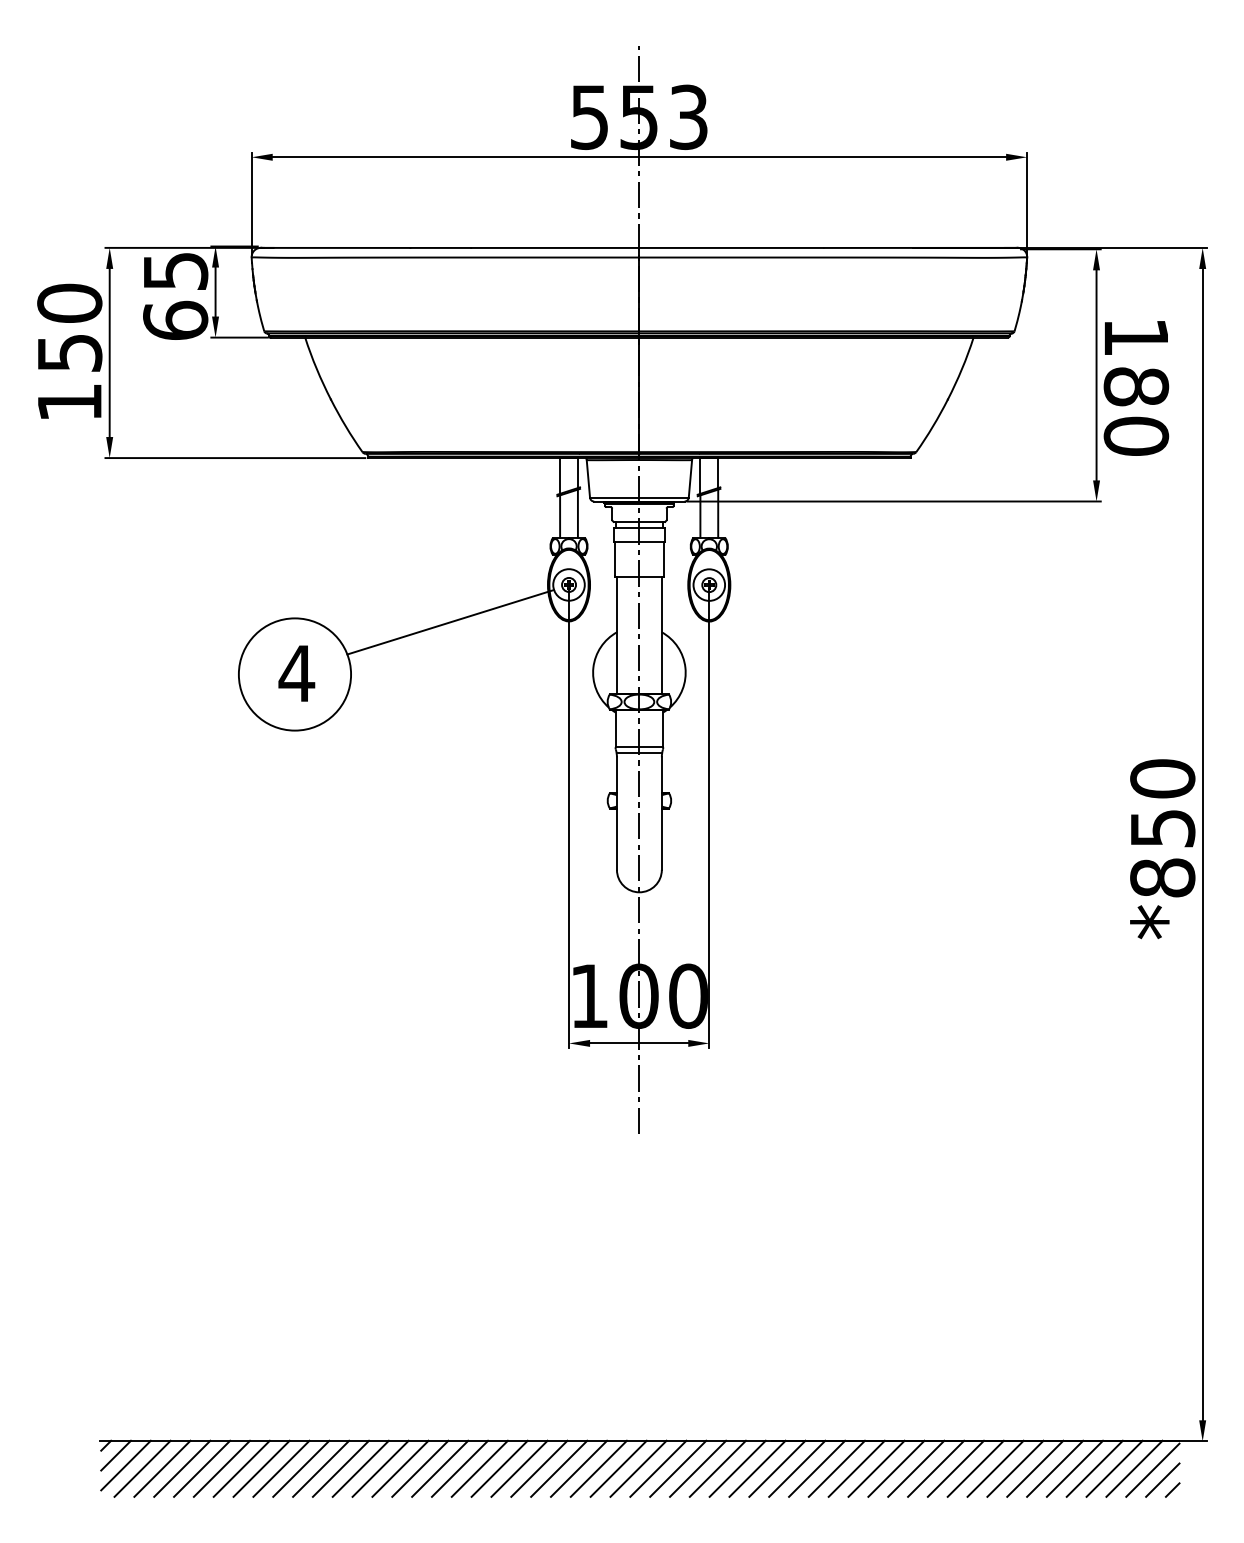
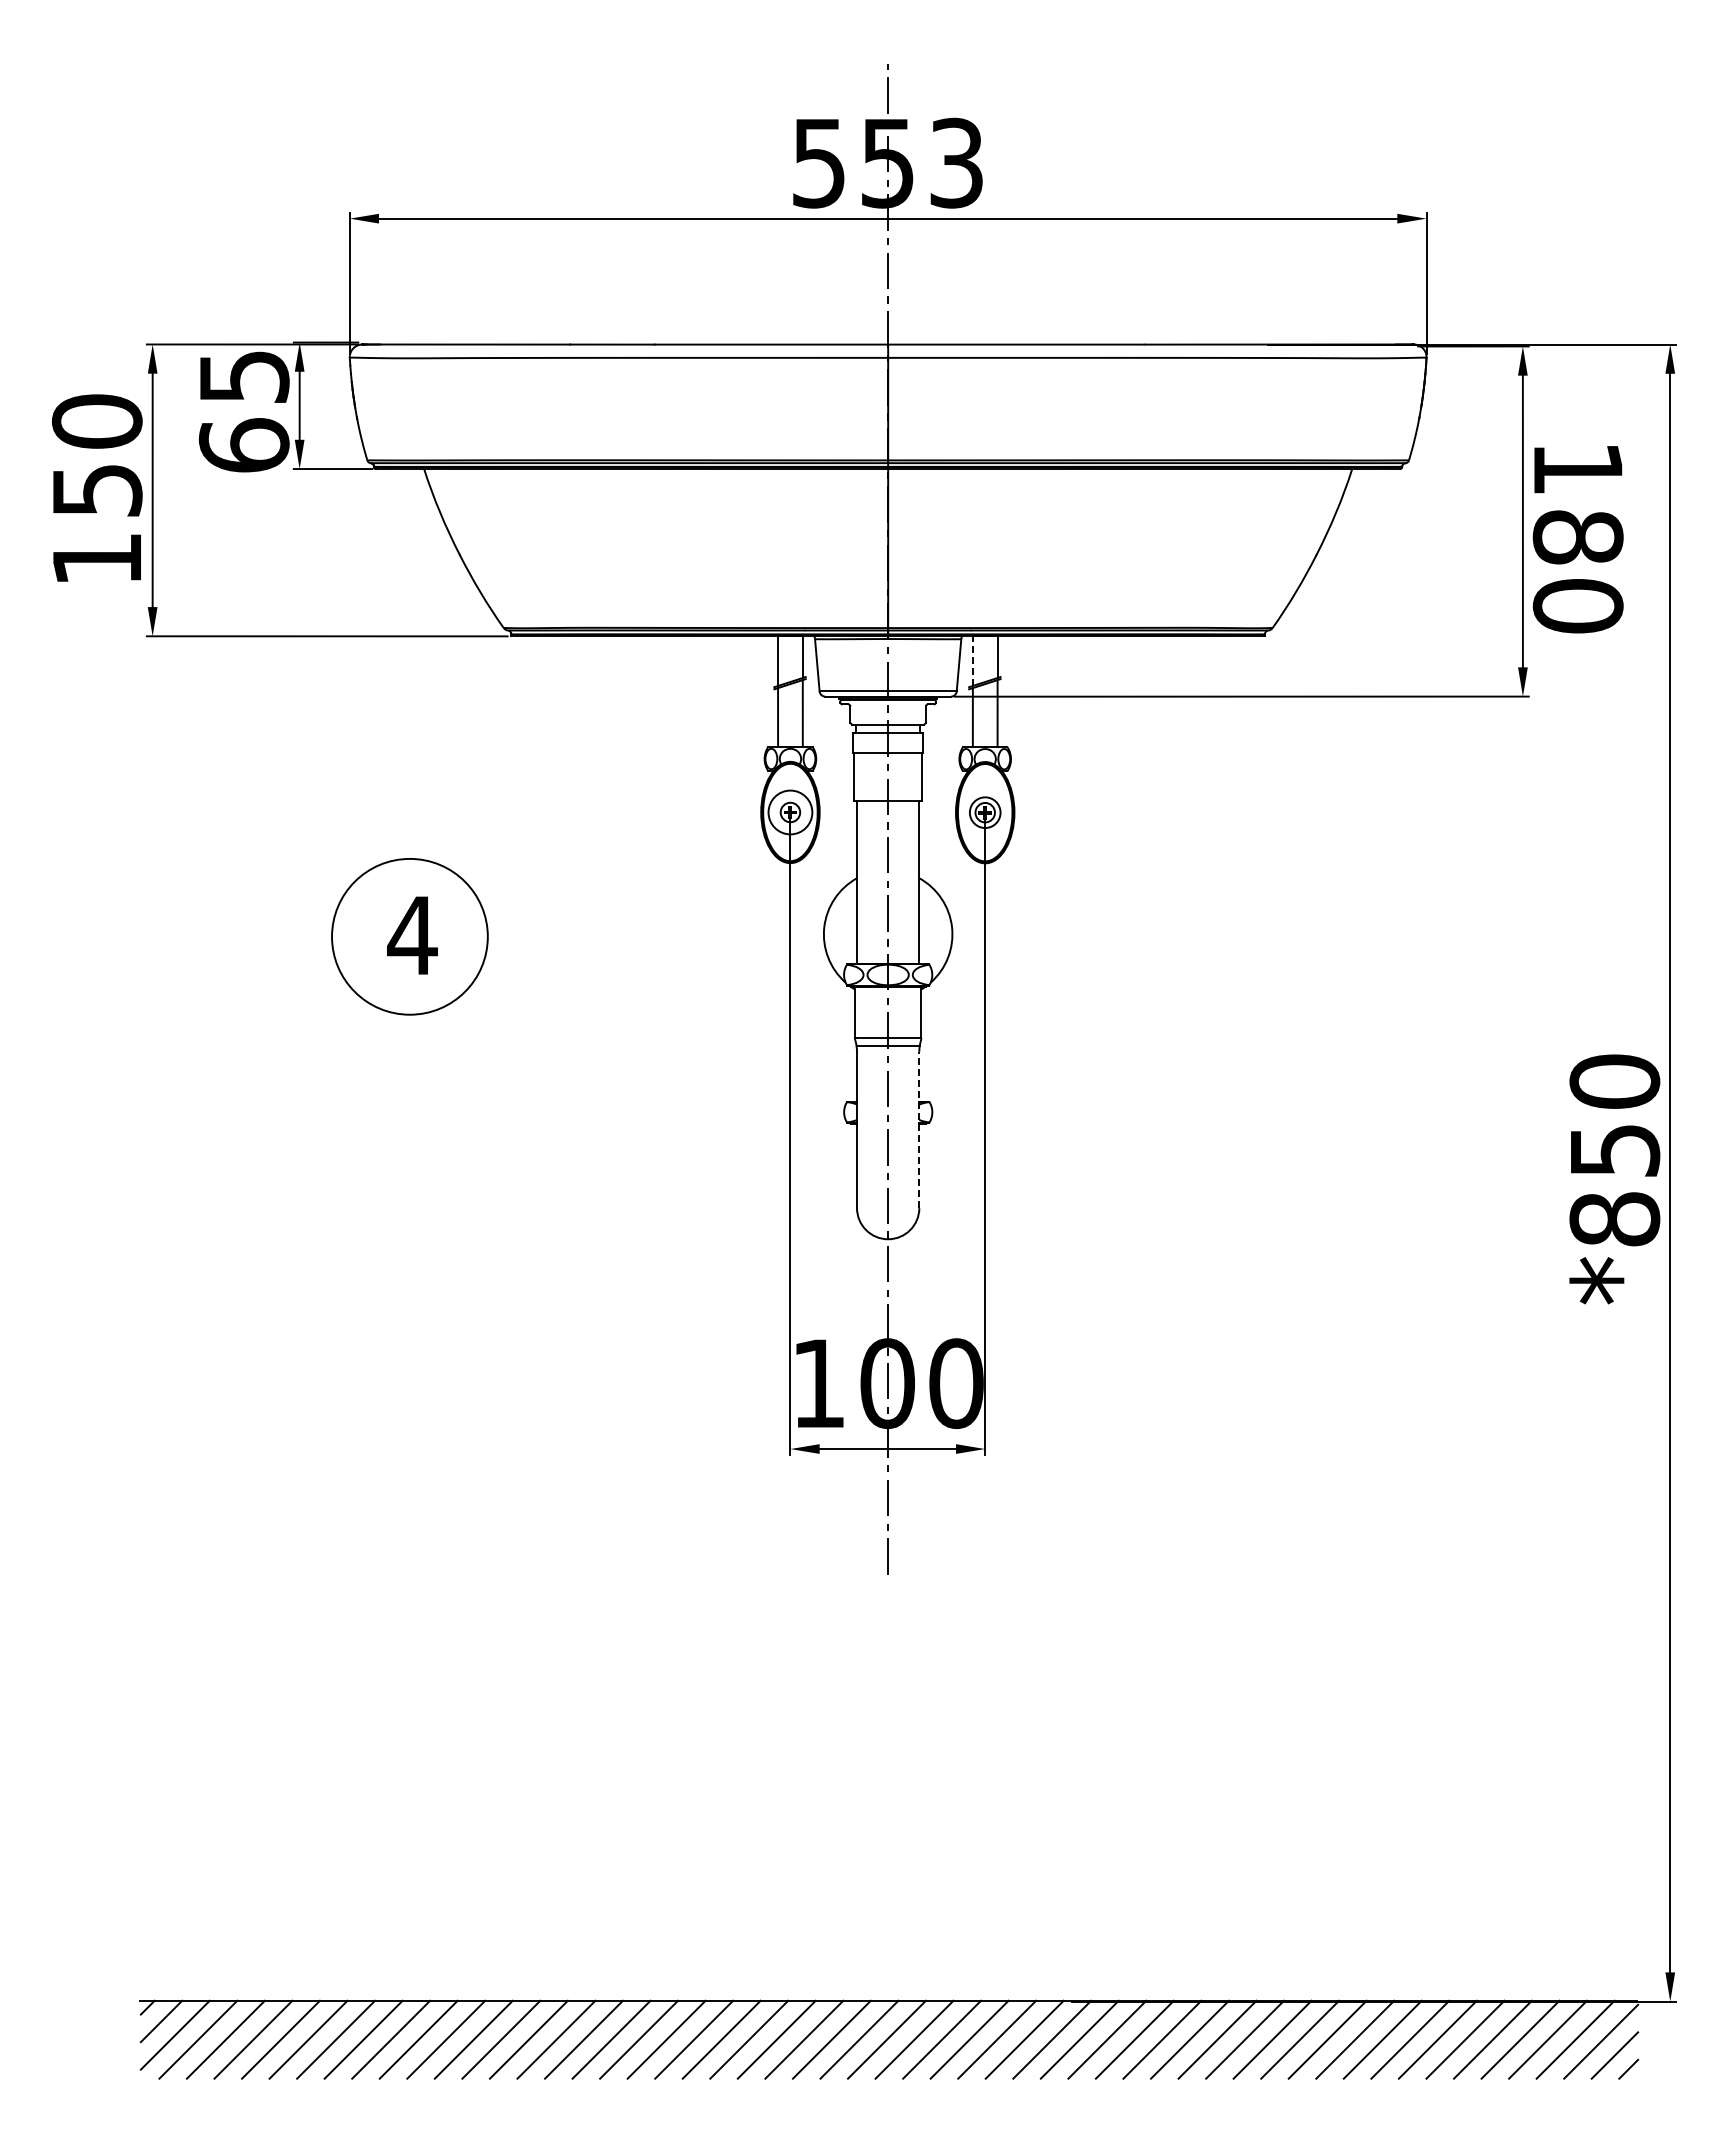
line: (700, 476) -> (972, 661), solid -> dashed
circle: (709, 584) -> (985, 812), size x0.7
line: (450, 622) -> (625, 864), removed
line: (661, 813) -> (919, 1129), solid -> dashed

